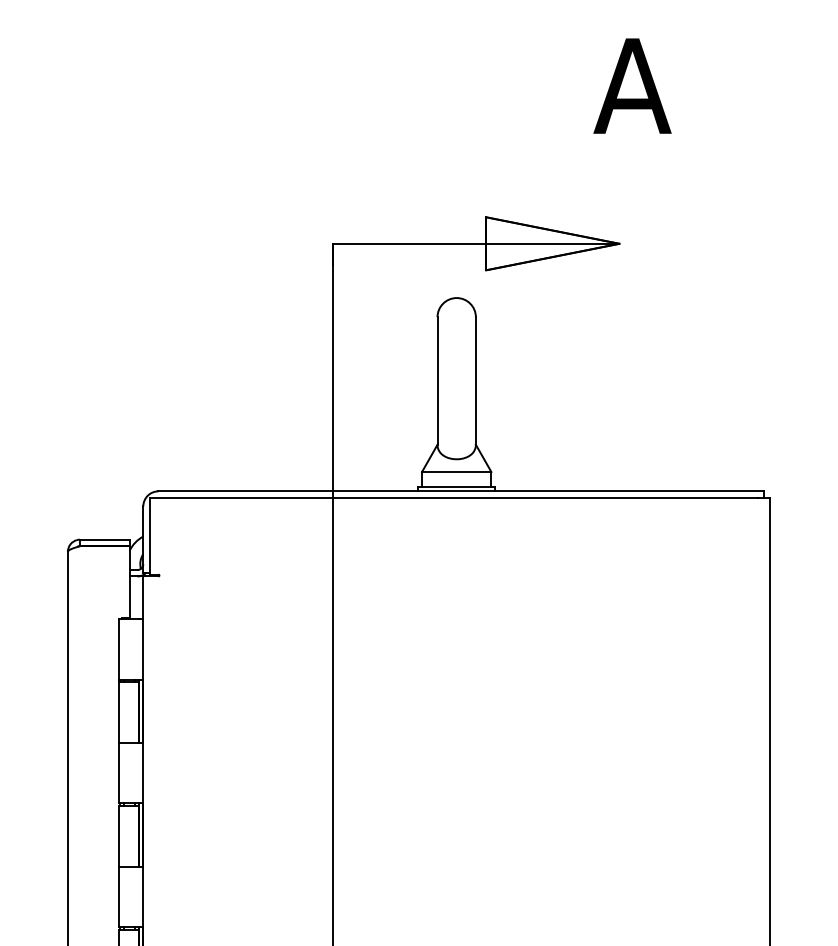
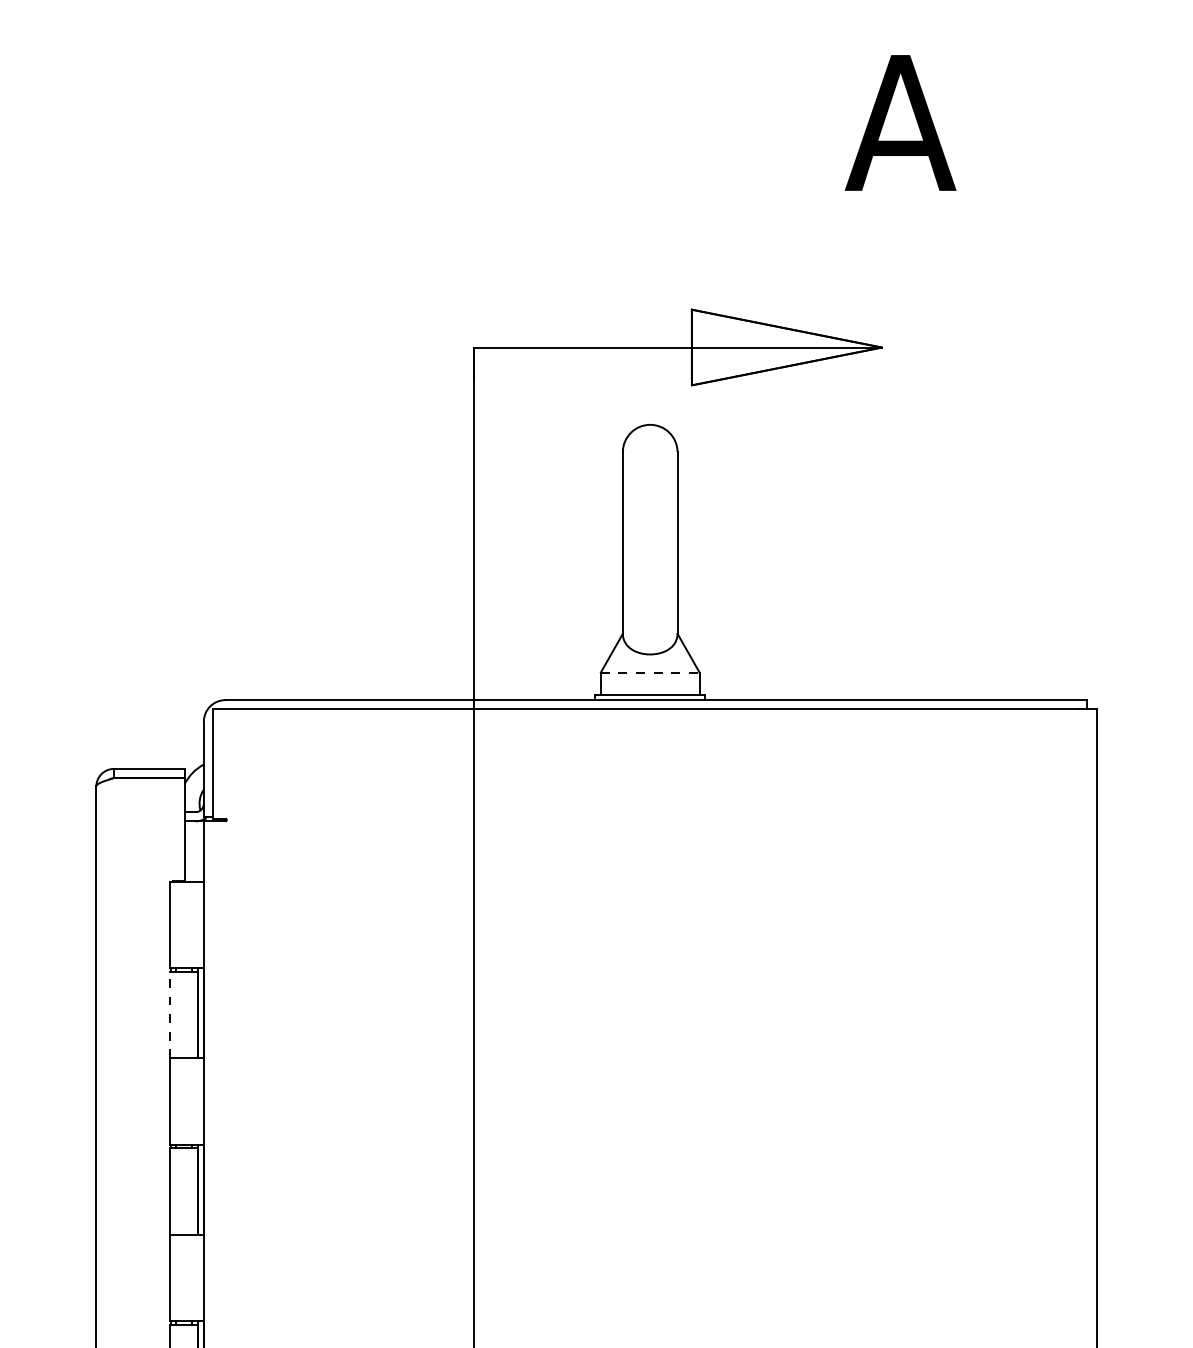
line: (456, 471) -> (650, 672), solid -> dashed
line: (119, 712) -> (169, 1014), solid -> dashed

